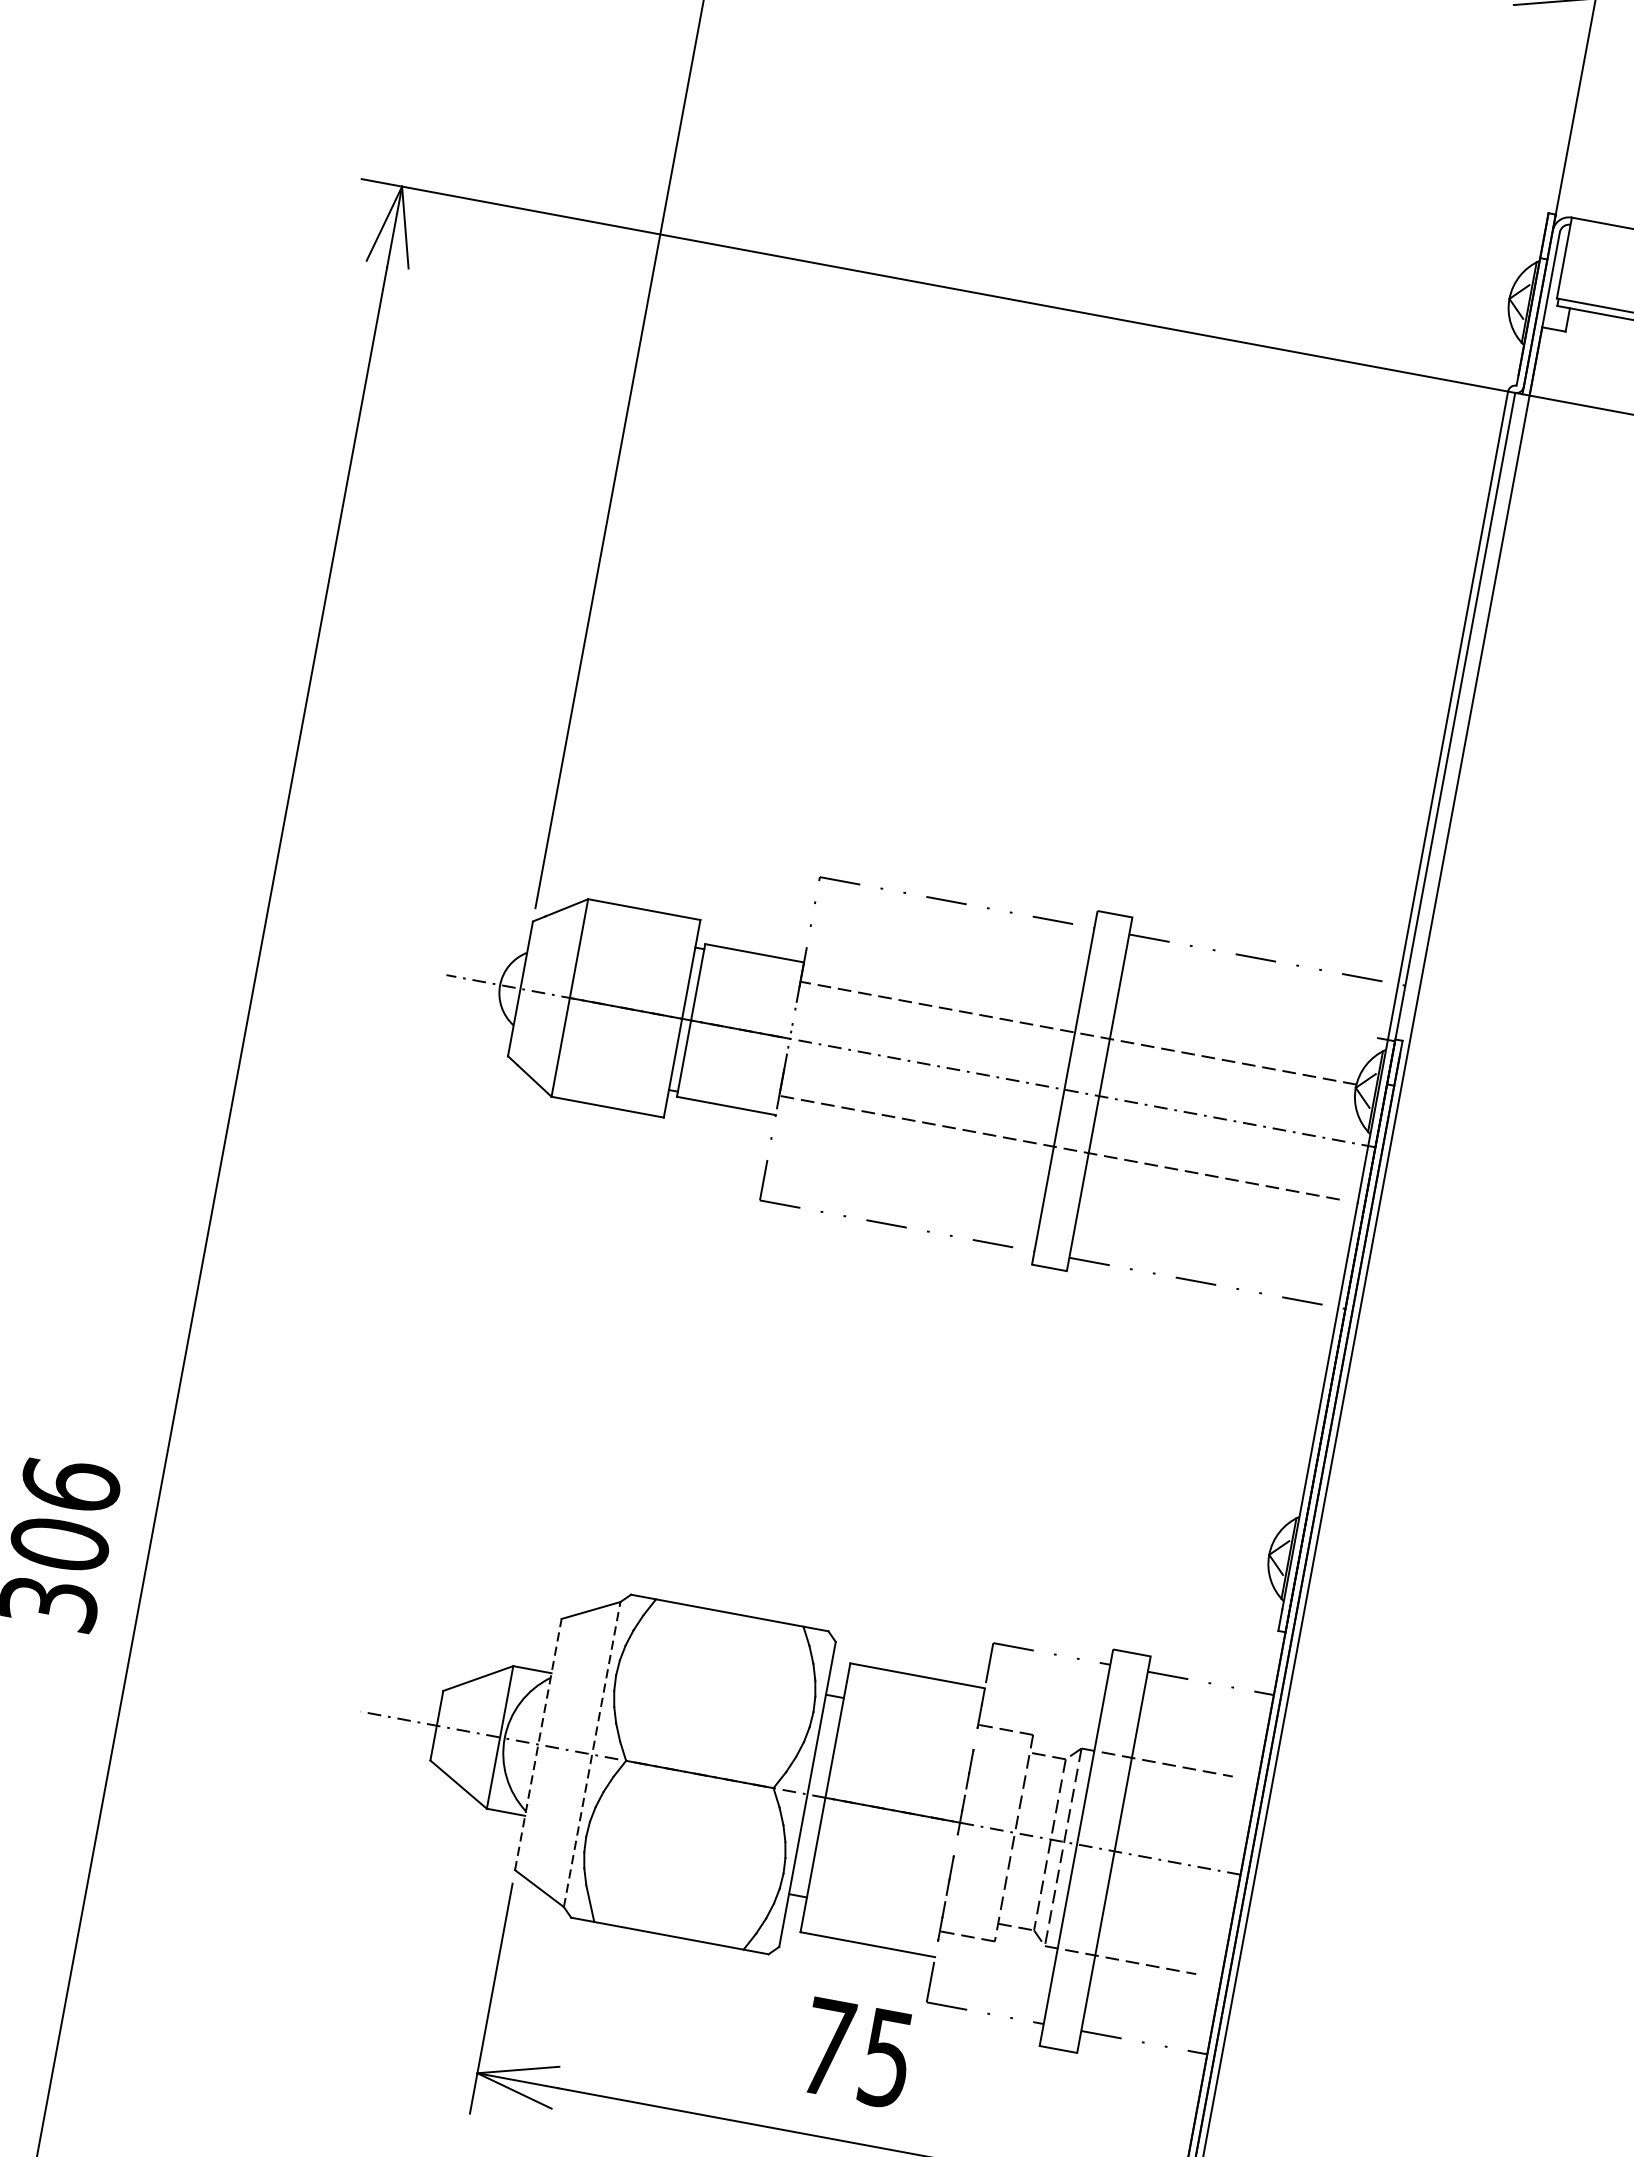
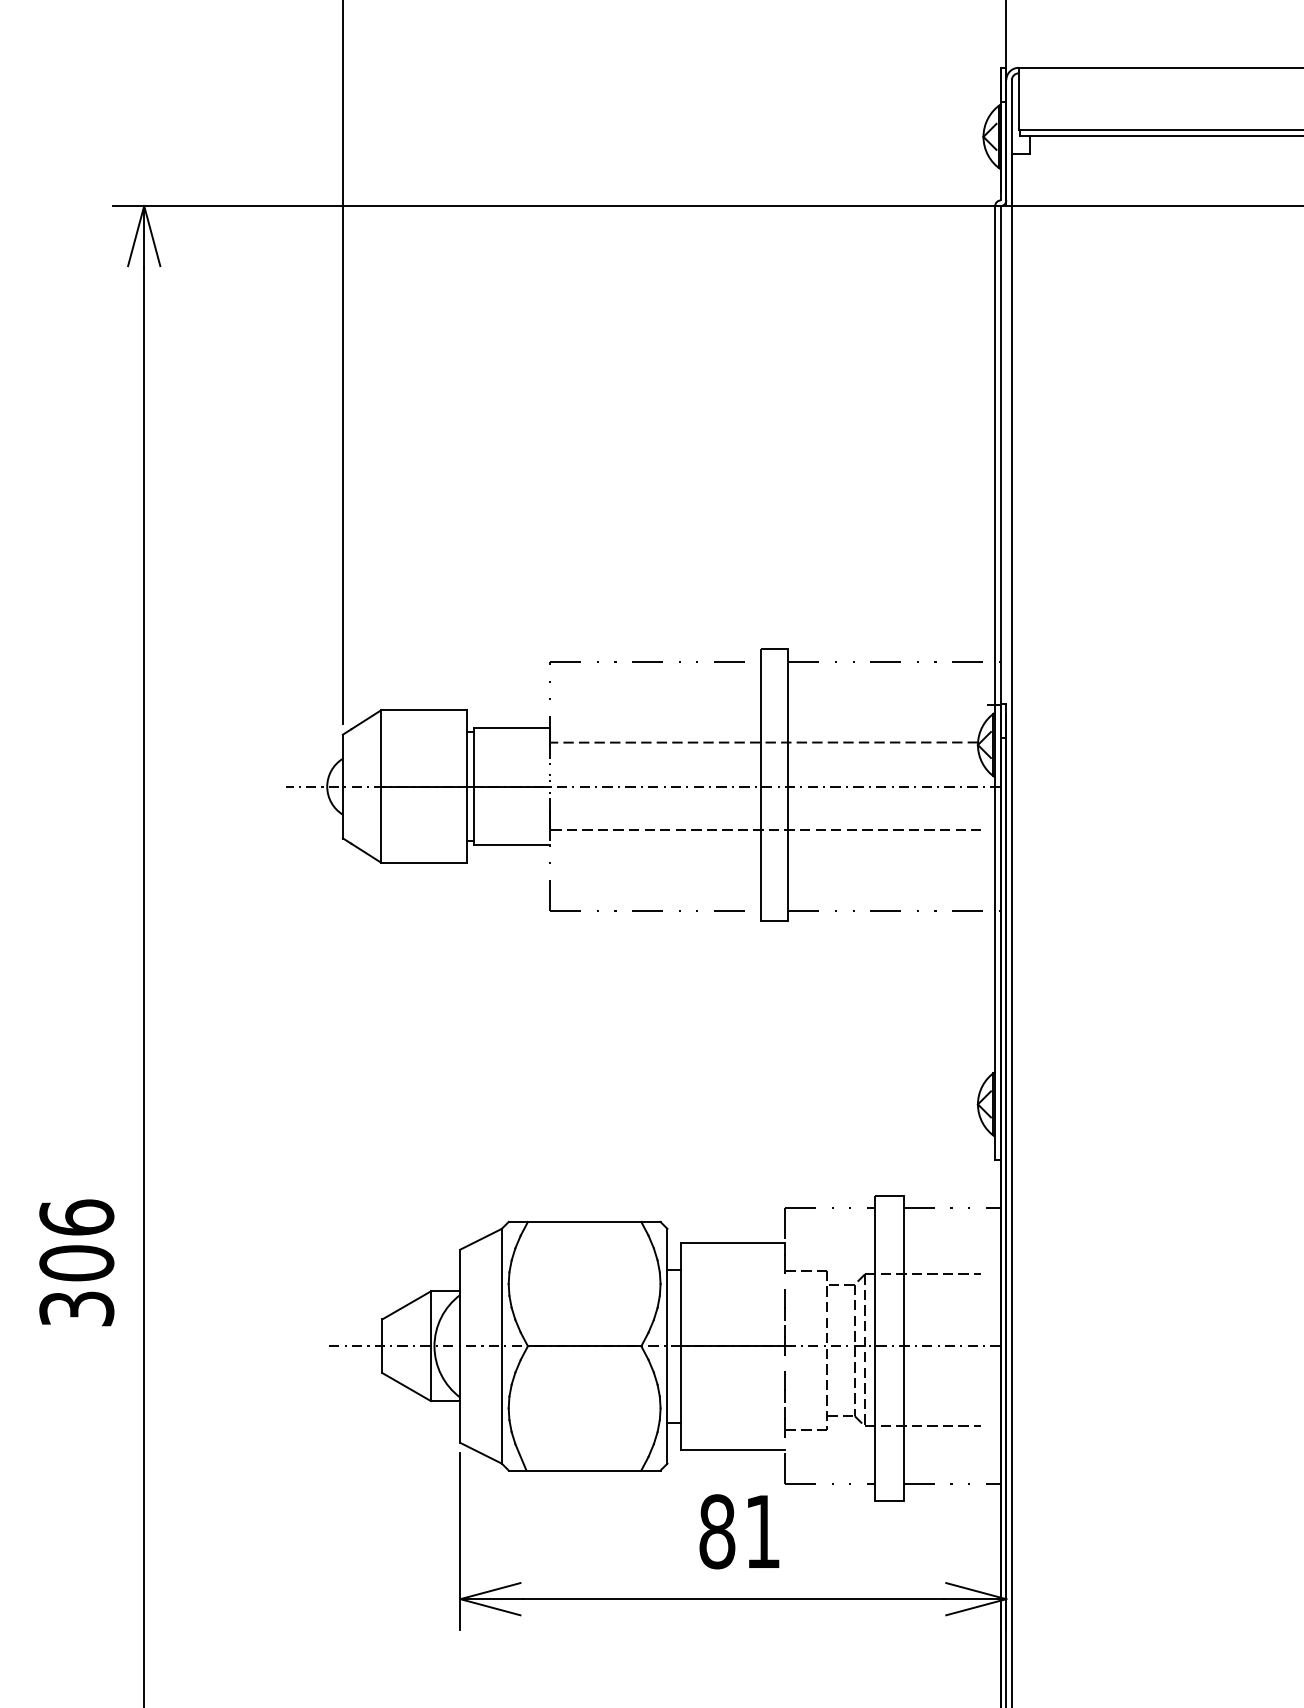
line: (538, 1744) -> (460, 1346), dashed -> solid
line: (591, 1753) -> (501, 1345), dashed -> solid
text: (856, 2052) -> (739, 1531), 75 -> 81

